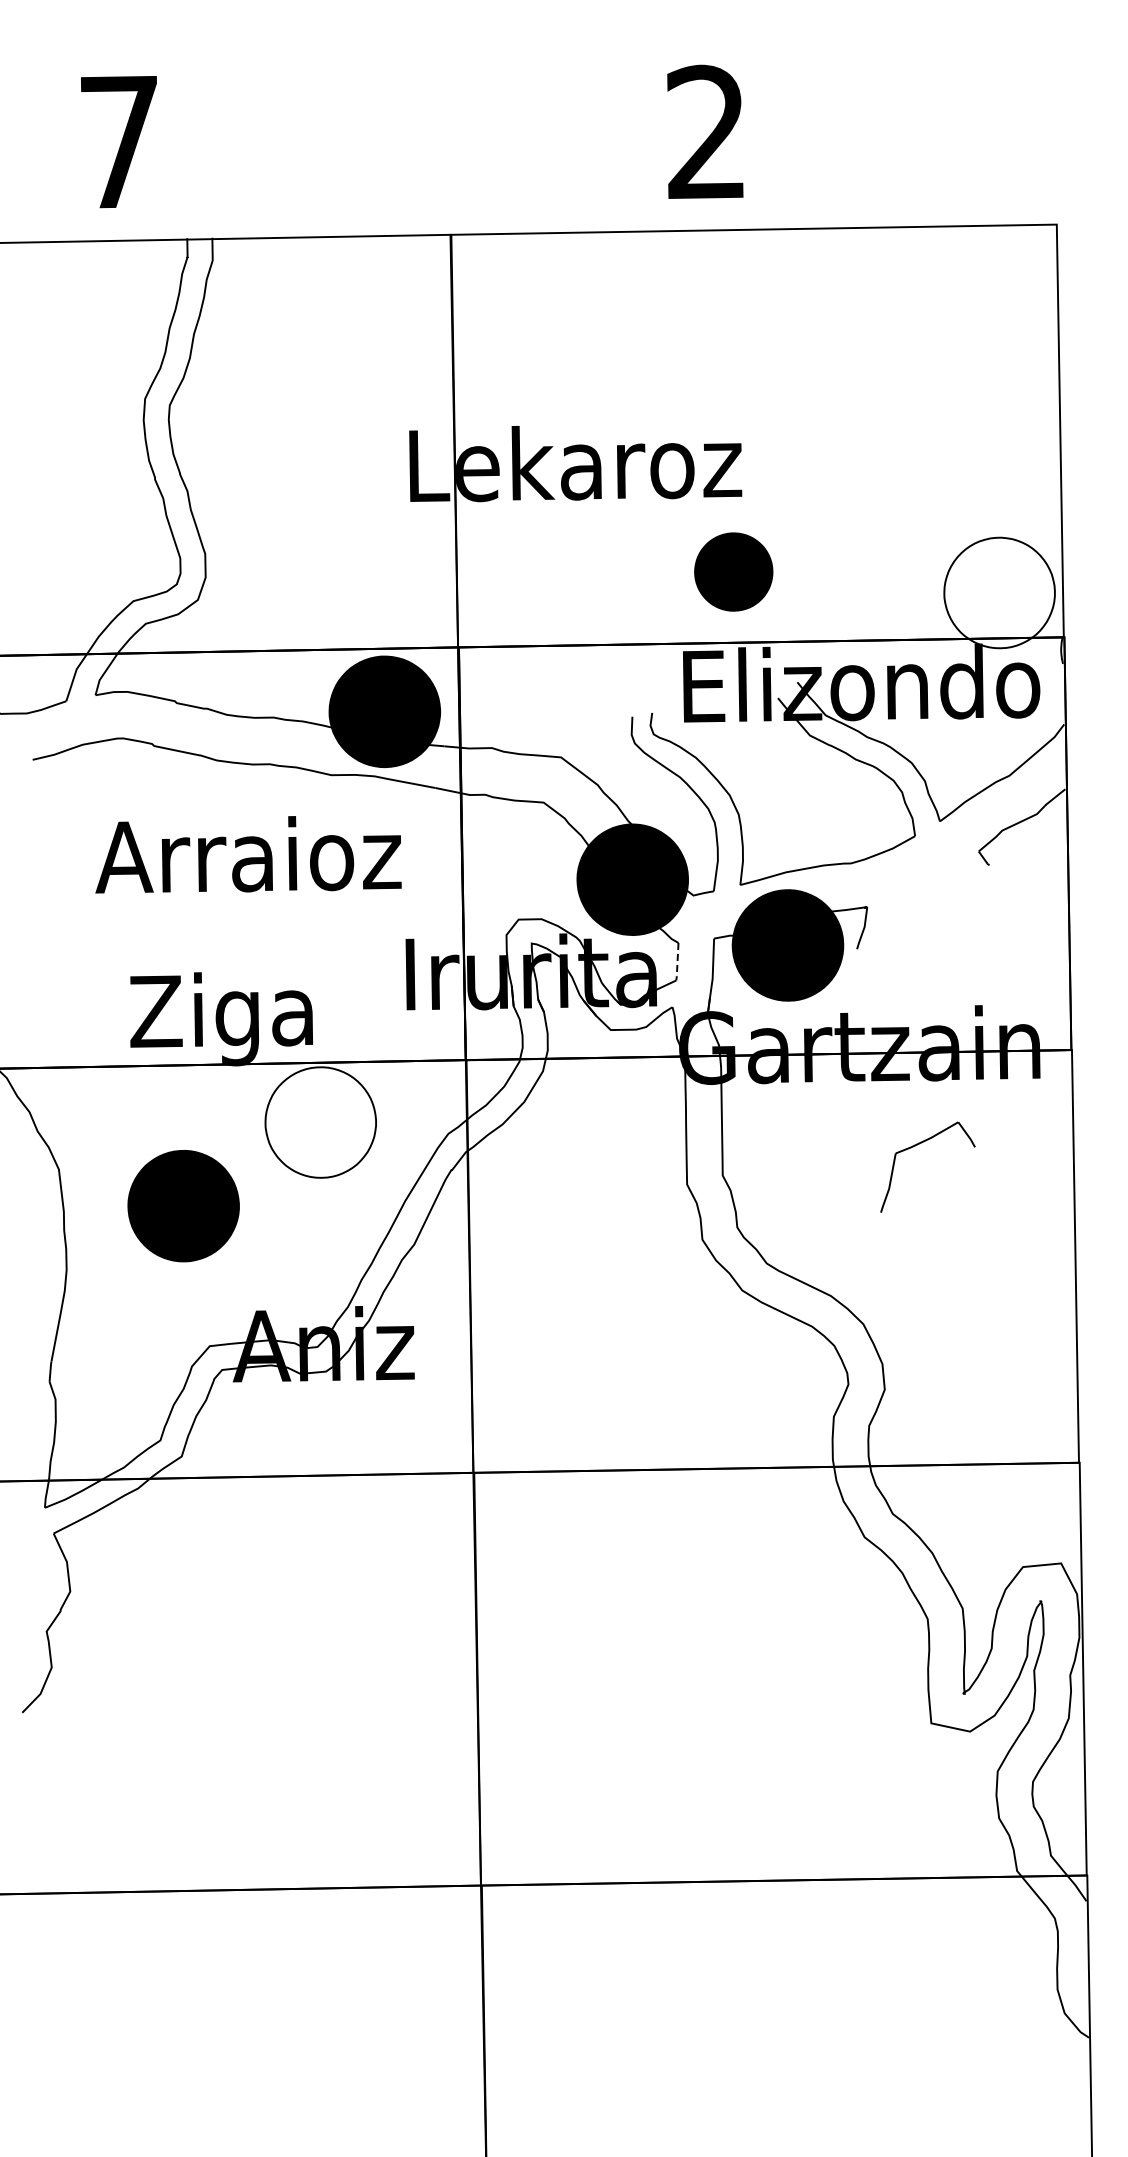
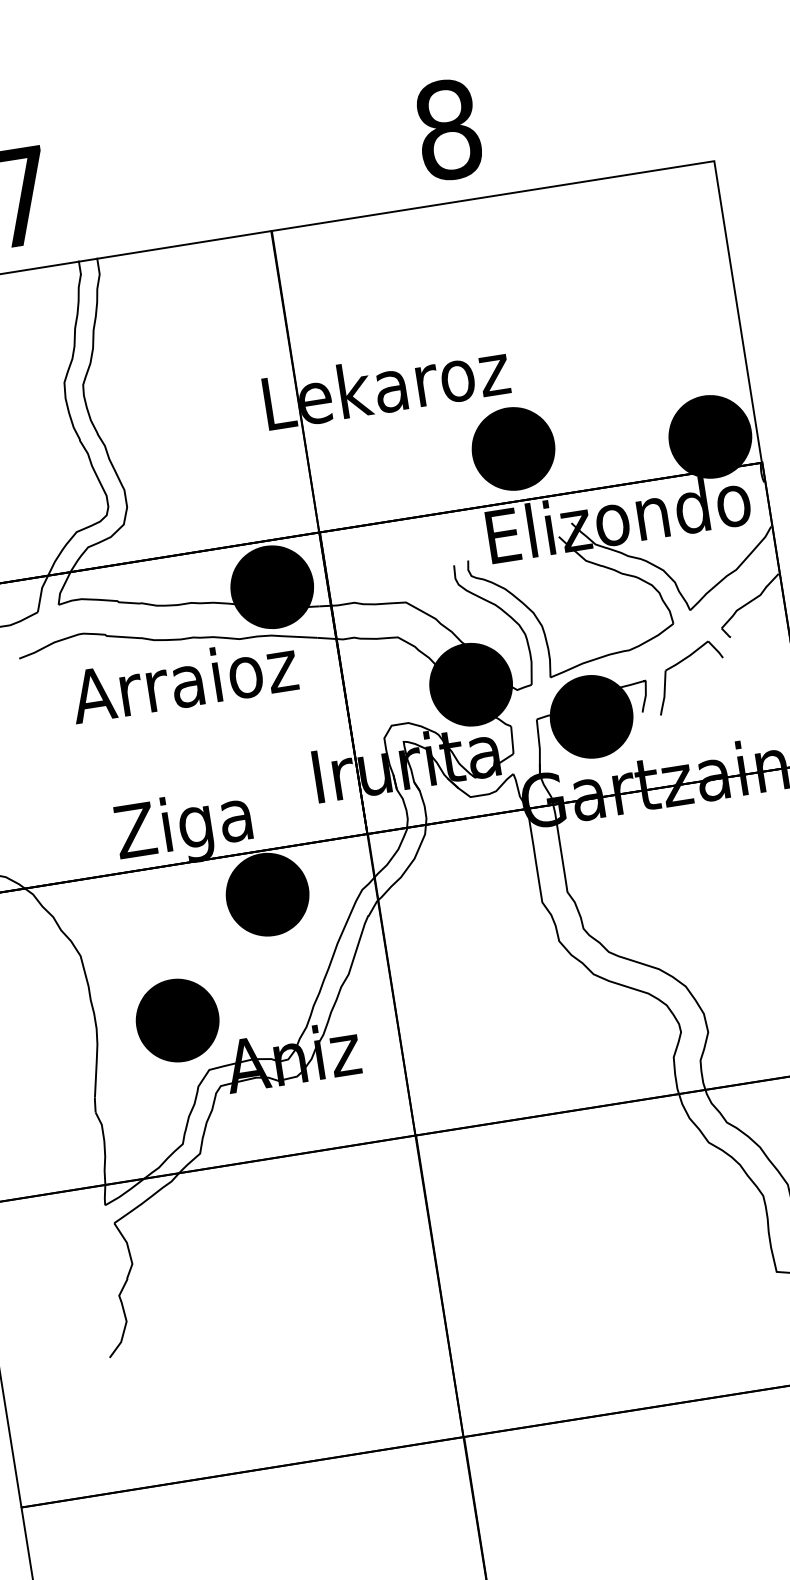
text: (707, 132) -> (448, 129), 2 -> 8
part: (733, 571) -> (513, 448), size x1.43
fill: (999, 592) -> (710, 436), added
text: (248, 854) -> (184, 680), moved
line: (677, 962) -> (512, 740), dashed -> solid
fill: (320, 1122) -> (267, 894), added
part: (917, 1145) -> (680, 662), moved
part: (183, 1206) -> (177, 1020), moved

